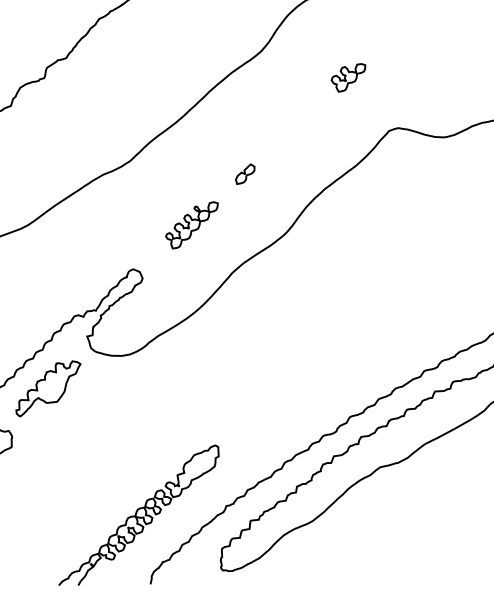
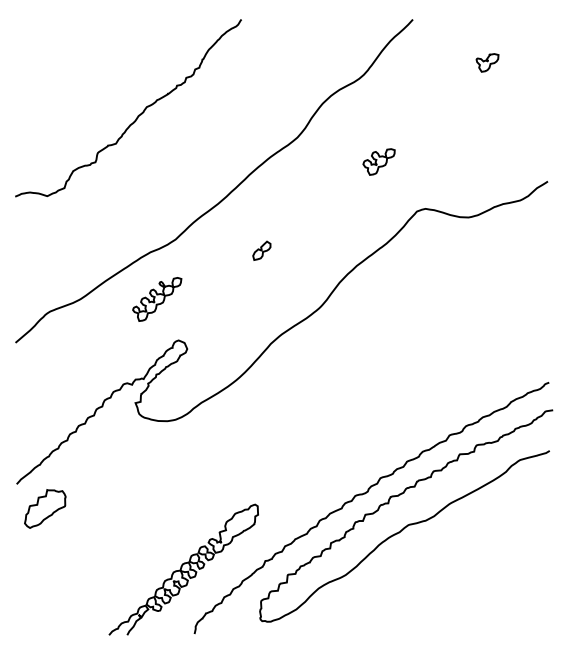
part: (244, 173) -> (261, 250), moved
part: (192, 225) -> (157, 299), moved
part: (48, 388) -> (99, 451), removed

